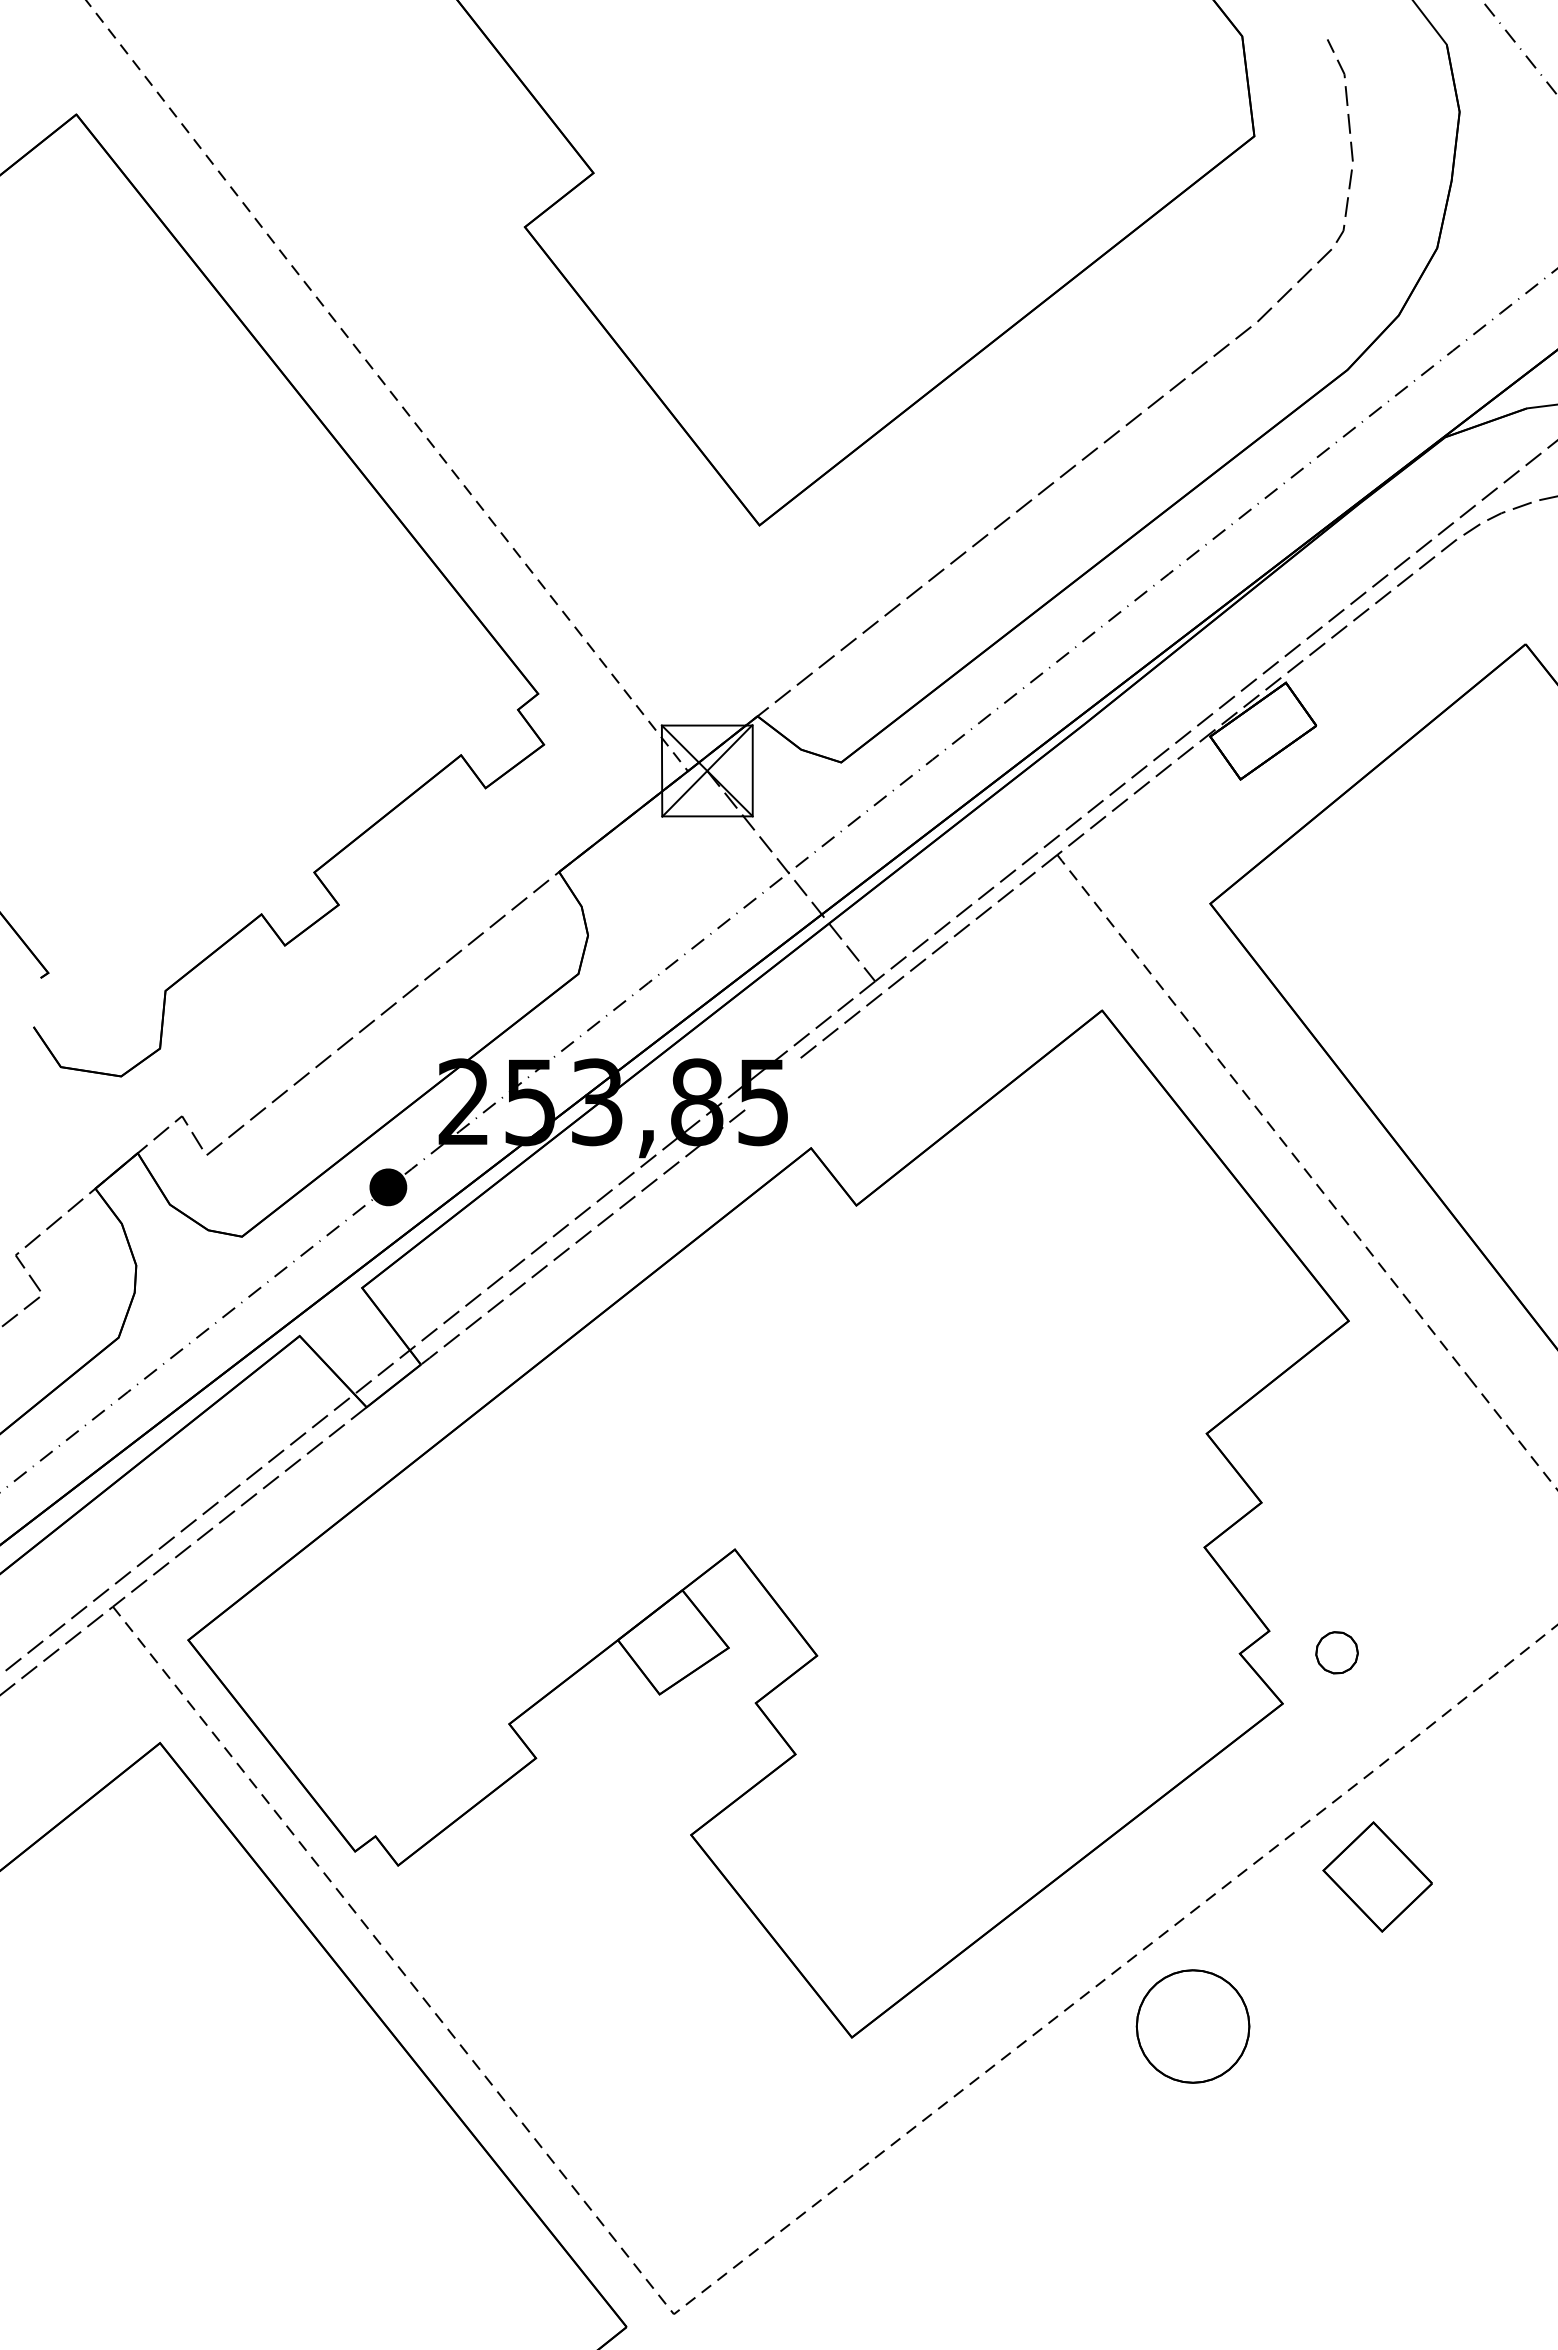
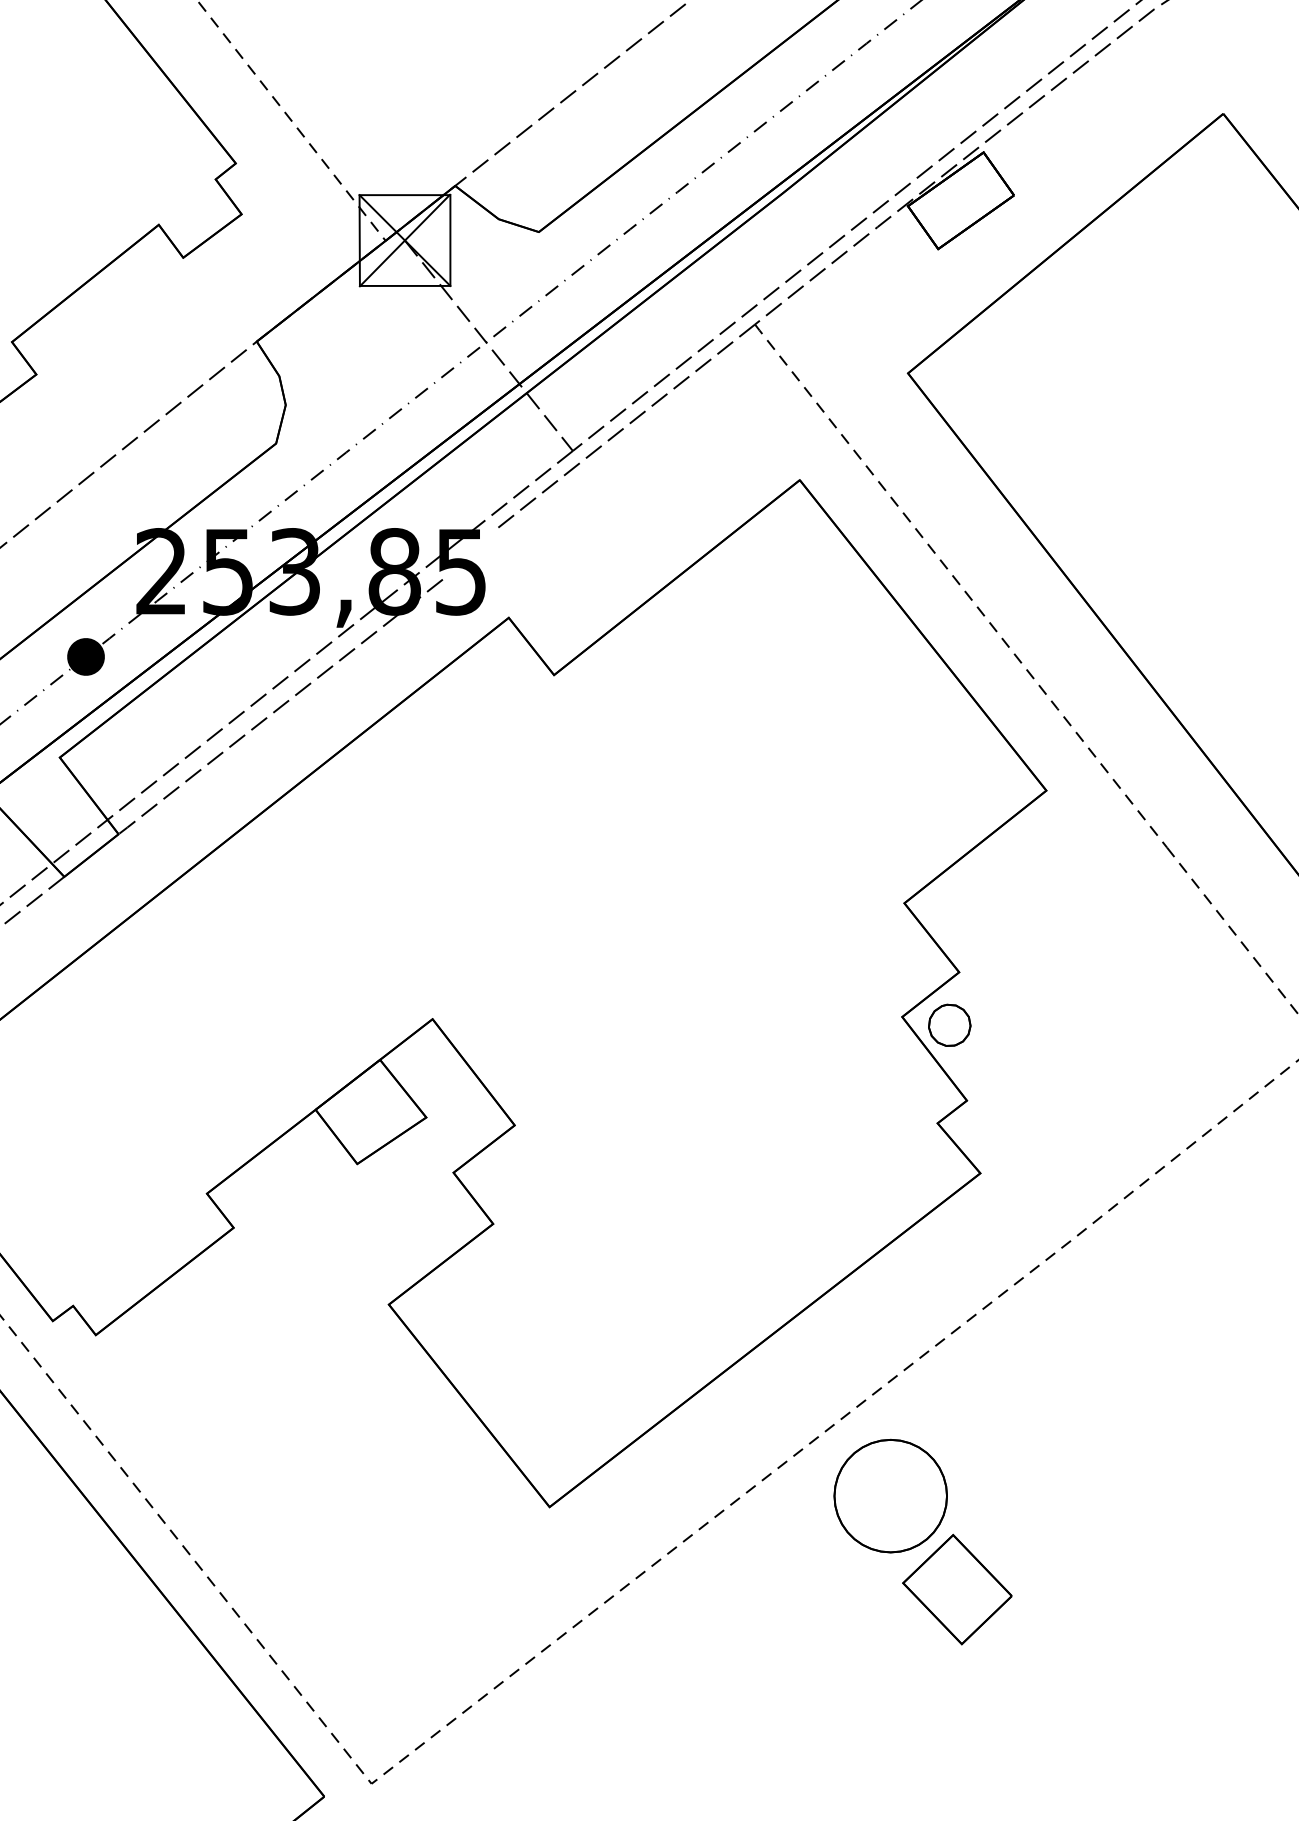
part: (1336, 1652) -> (949, 1025), moved
part: (1377, 1876) -> (957, 1589), moved

